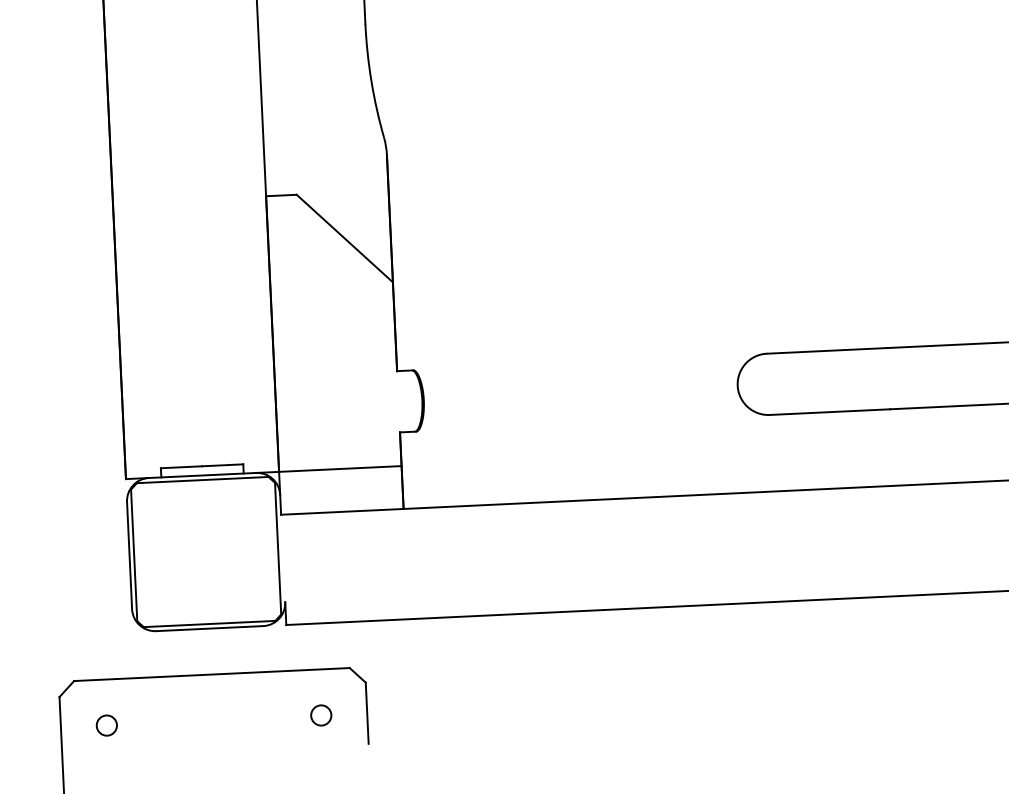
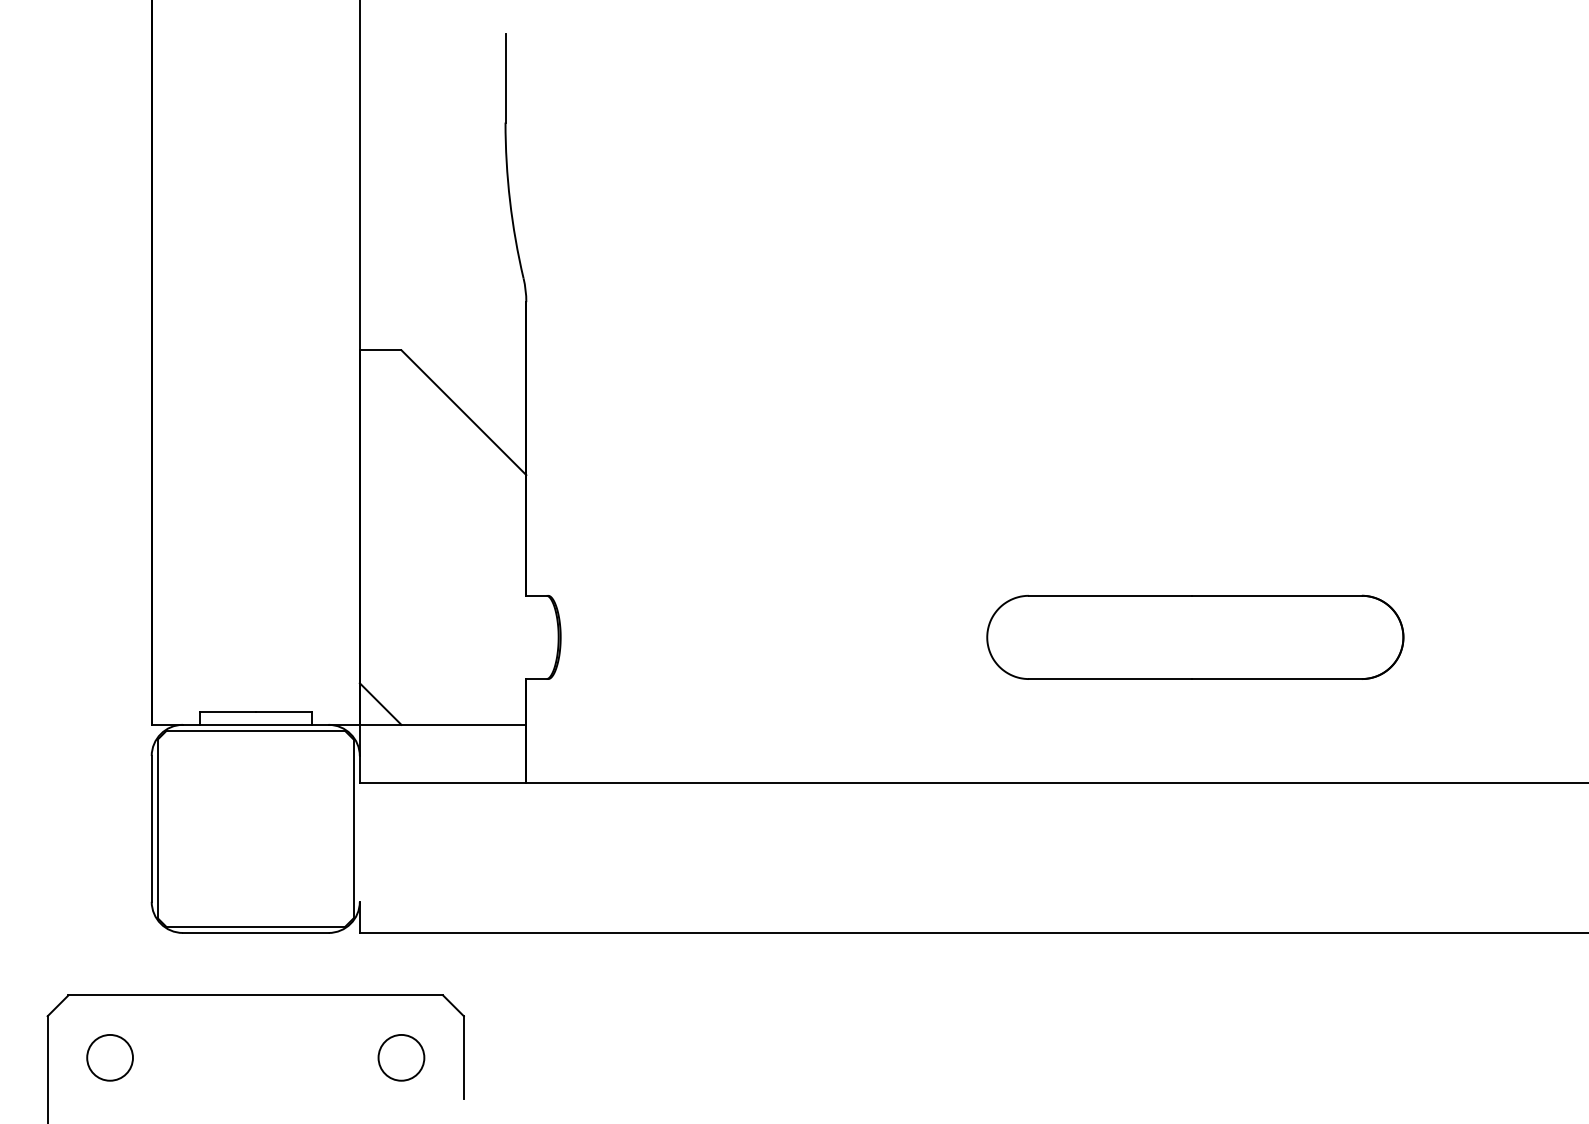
line: (293, 455) -> (380, 703), added
circle: (321, 715) -> (401, 1057), size x1.67
circle: (106, 725) -> (109, 1057), size x1.67

